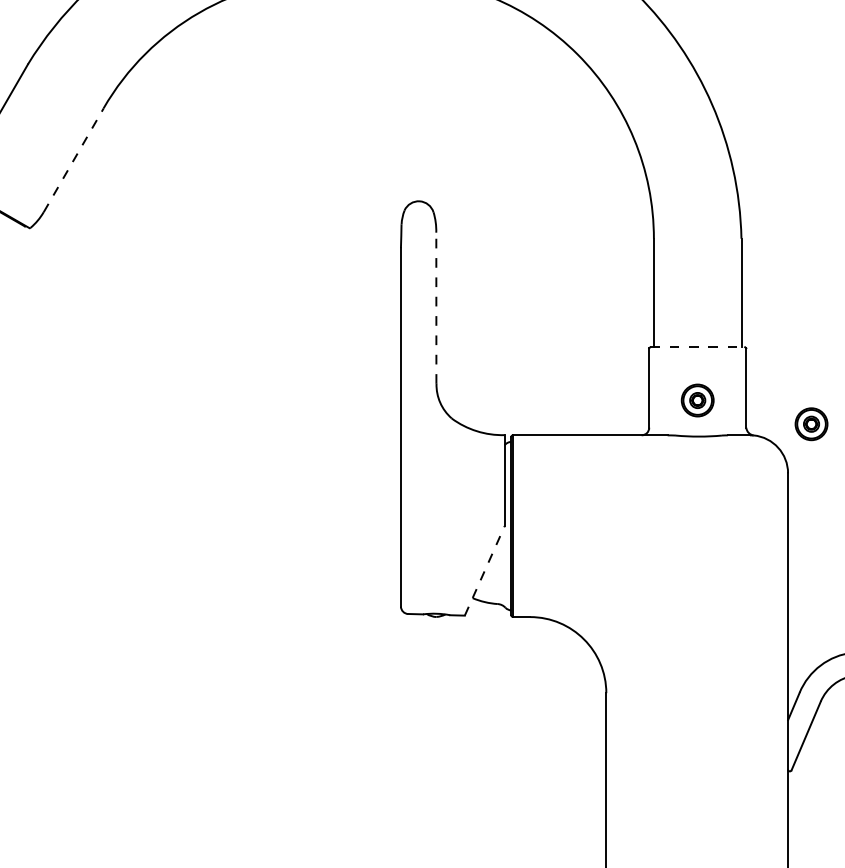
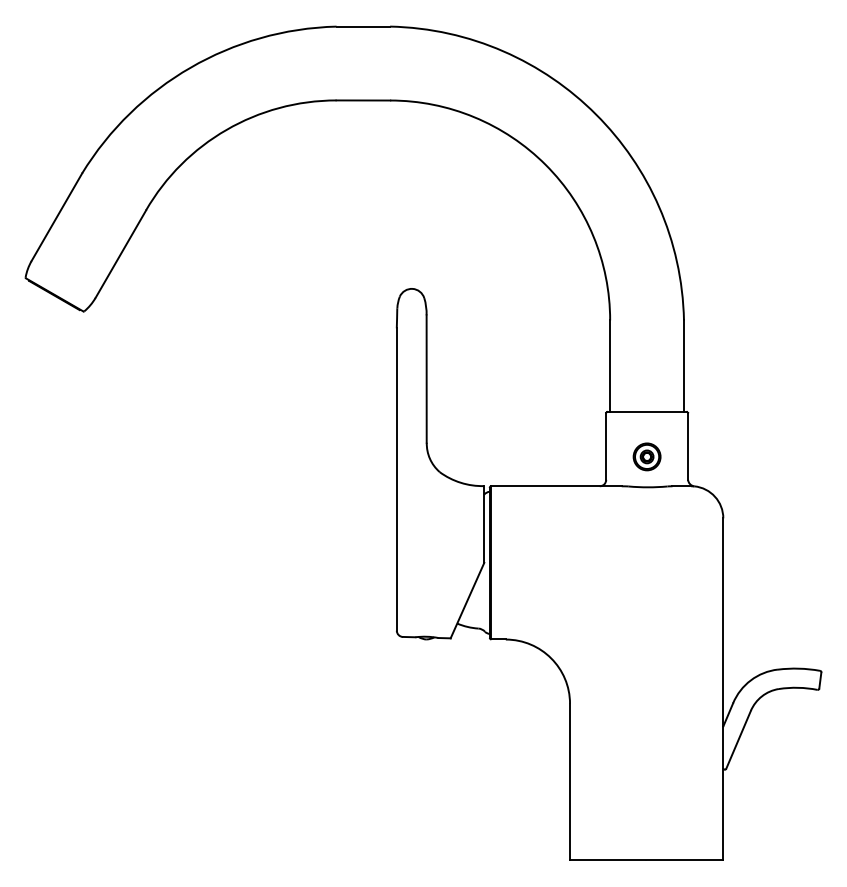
line: (73, 160) -> (120, 254), dashed -> solid
line: (436, 308) -> (426, 379), dashed -> solid
line: (698, 346) -> (647, 411), dashed -> solid
part: (810, 423) -> (742, 476), removed
line: (484, 570) -> (467, 600), dashed -> solid

